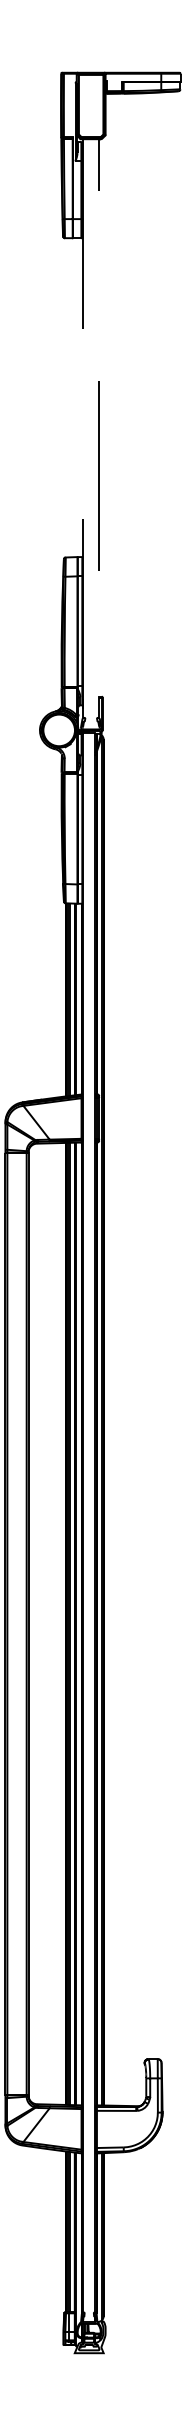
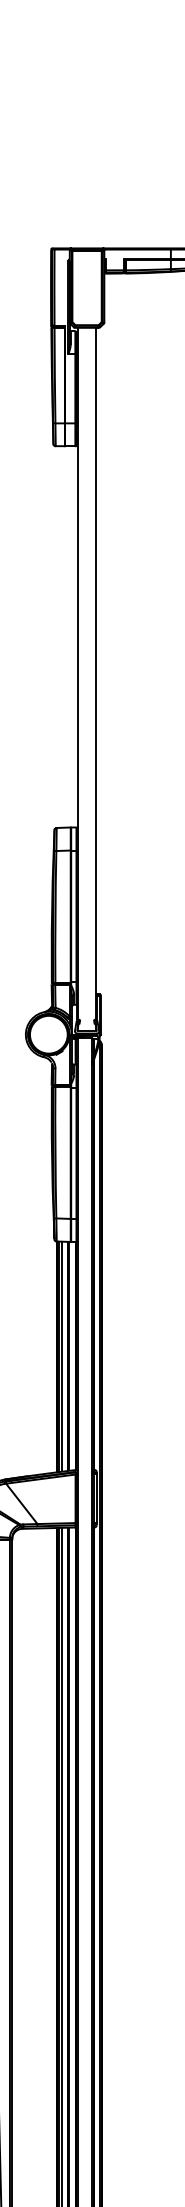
line: (91, 727) -> (87, 1031), dashed -> solid

